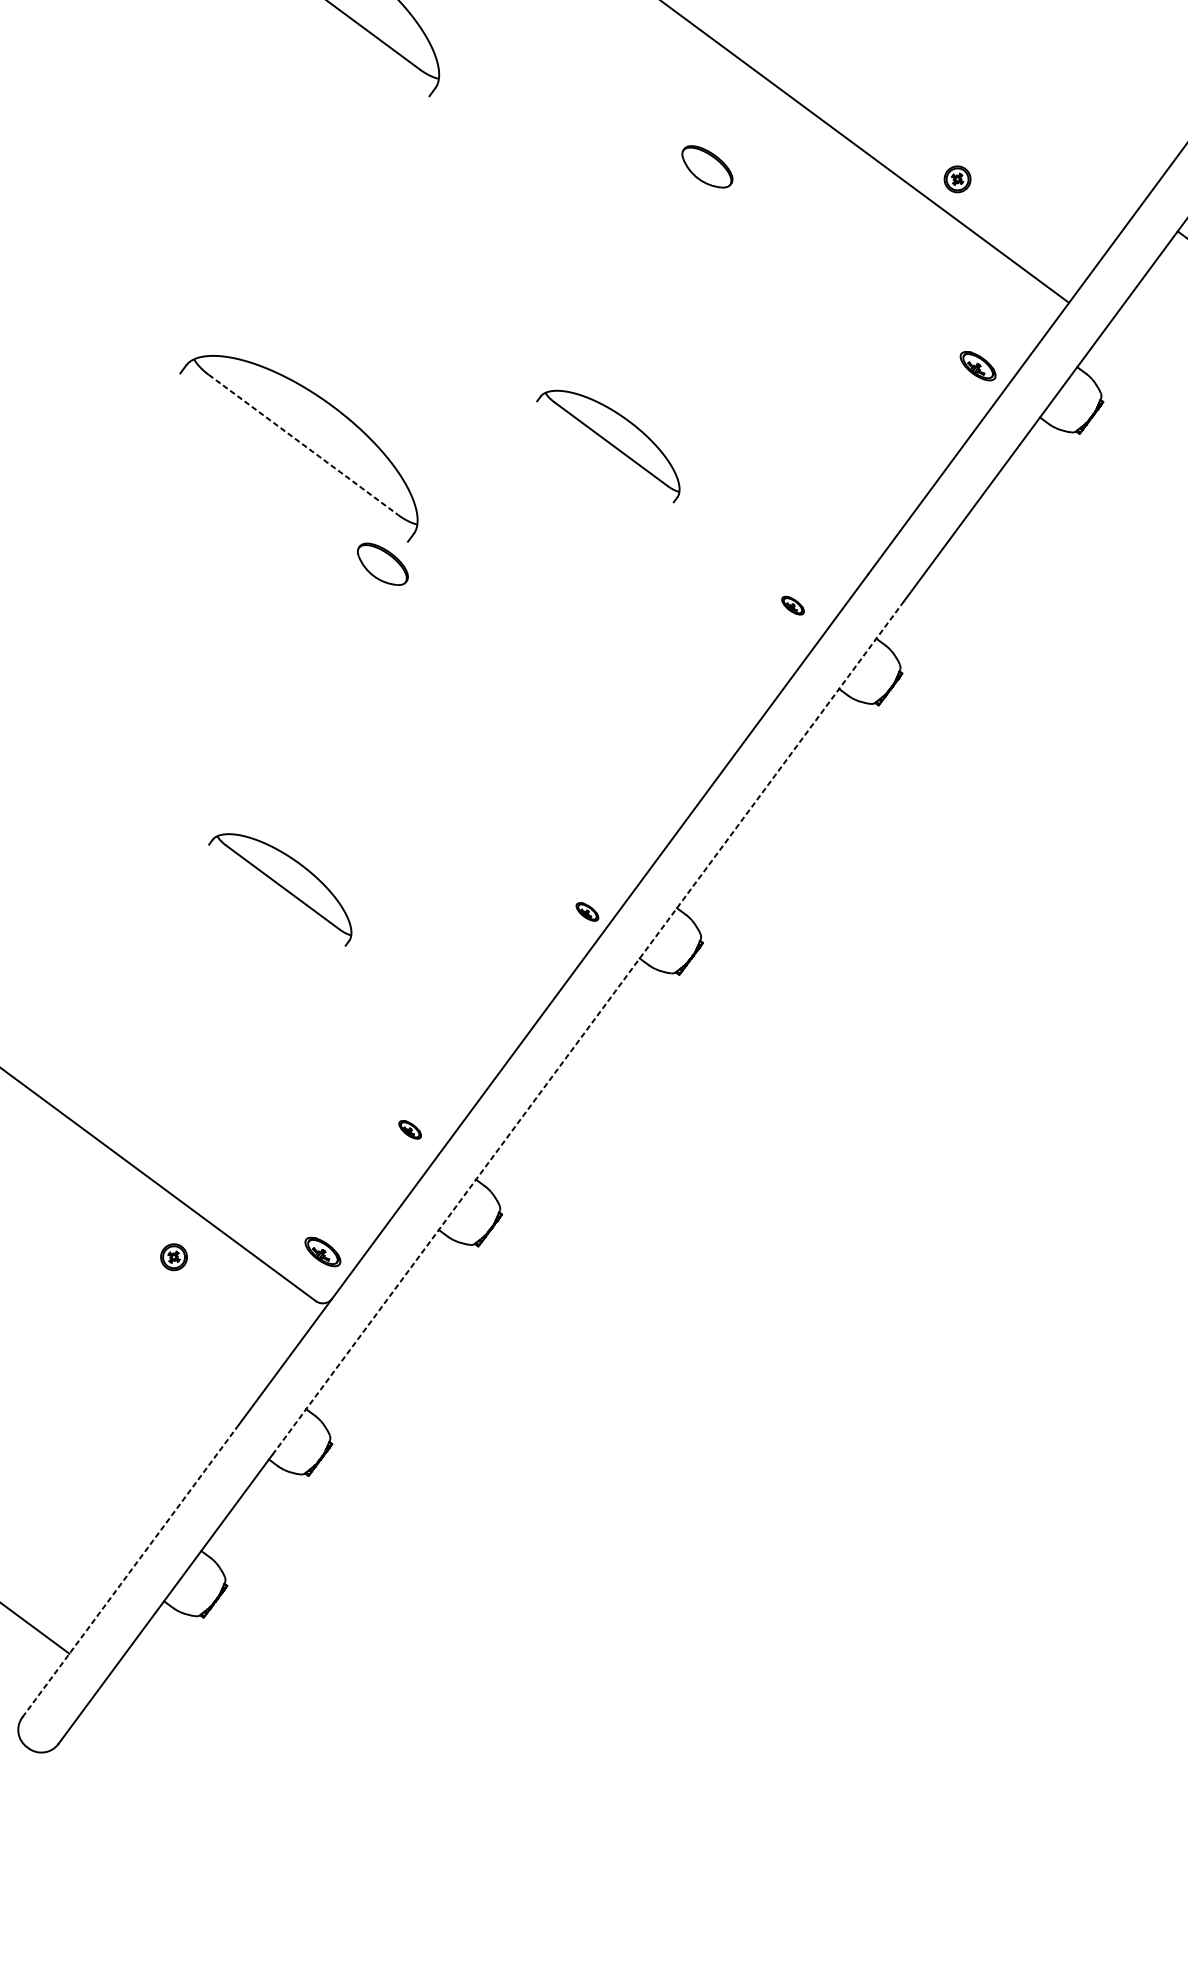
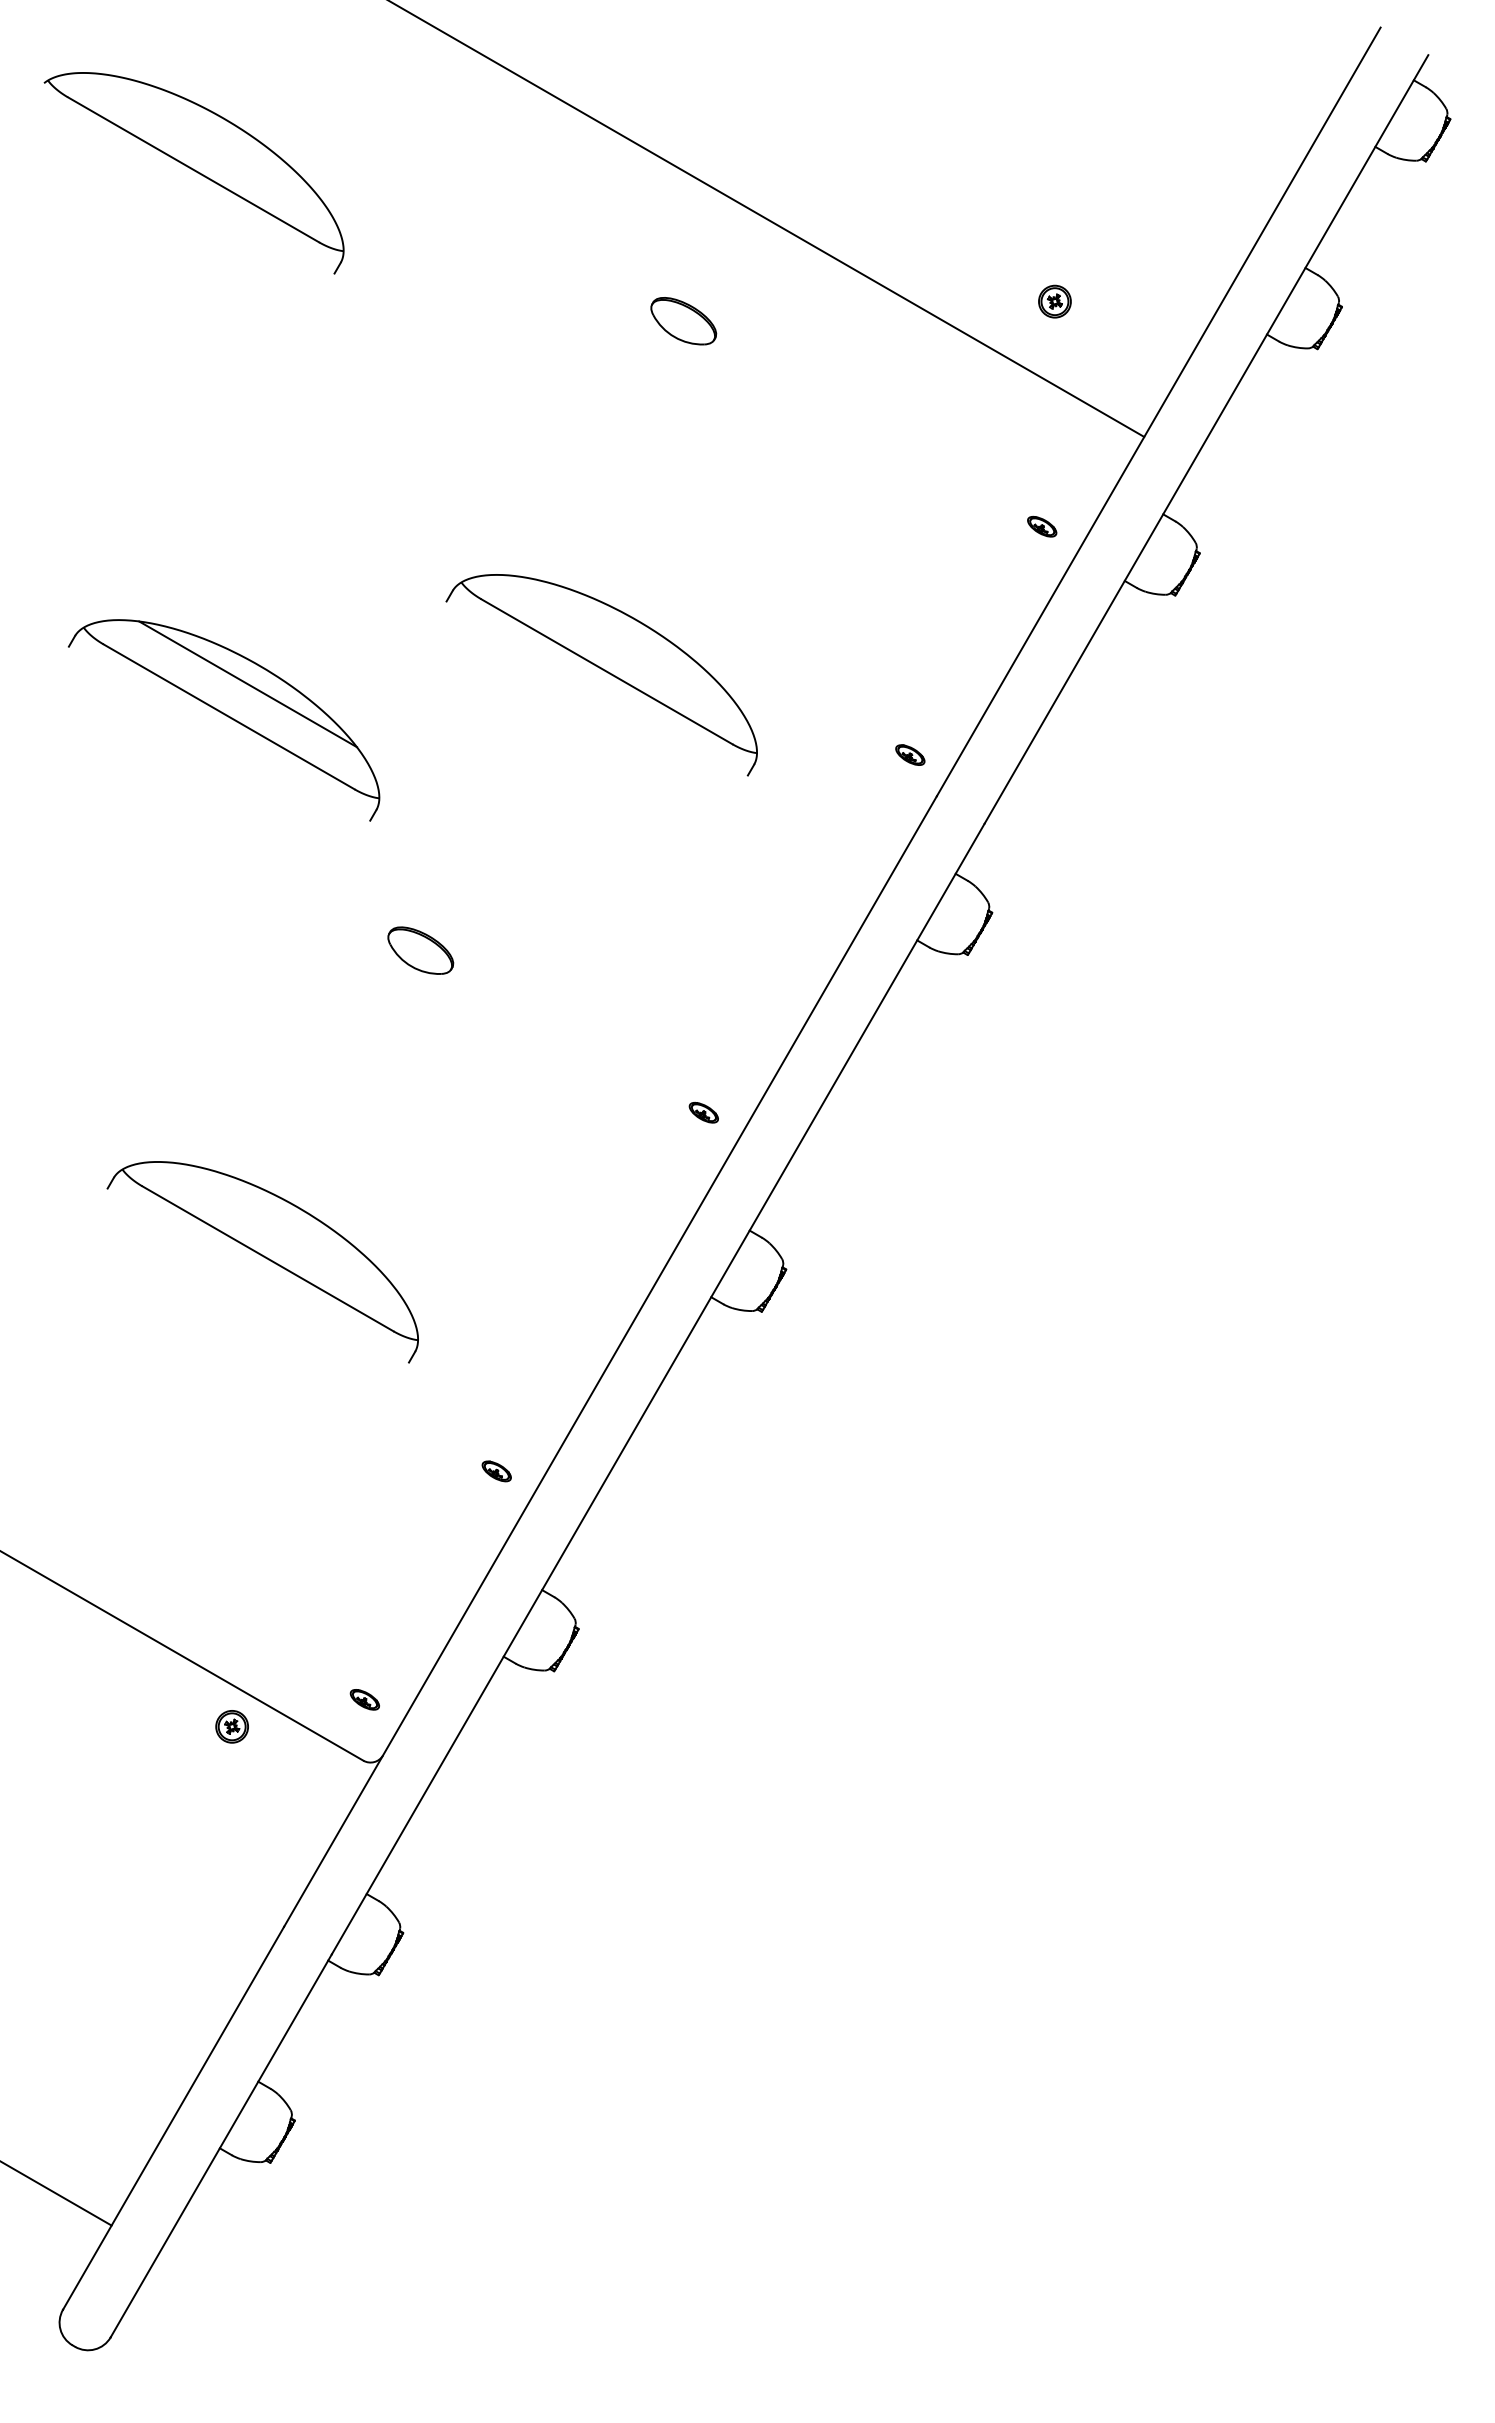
part: (957, 179) -> (1054, 301), moved
part: (978, 365) -> (1042, 526), size x0.62
line: (322, 420) -> (248, 684), added
line: (303, 444) -> (229, 716), dashed -> solid
part: (608, 445) -> (601, 675), size x1.67
part: (382, 564) -> (420, 950), moved
part: (793, 605) -> (910, 754), moved
part: (280, 889) -> (262, 1262), size x1.67
part: (587, 911) -> (703, 1112), moved
line: (588, 1028) -> (658, 1389), dashed -> solid
part: (409, 1129) -> (496, 1471), moved
part: (322, 1251) -> (364, 1699), size x0.62
part: (173, 1256) -> (231, 1726), moved
line: (129, 1572) -> (173, 2117), dashed -> solid

